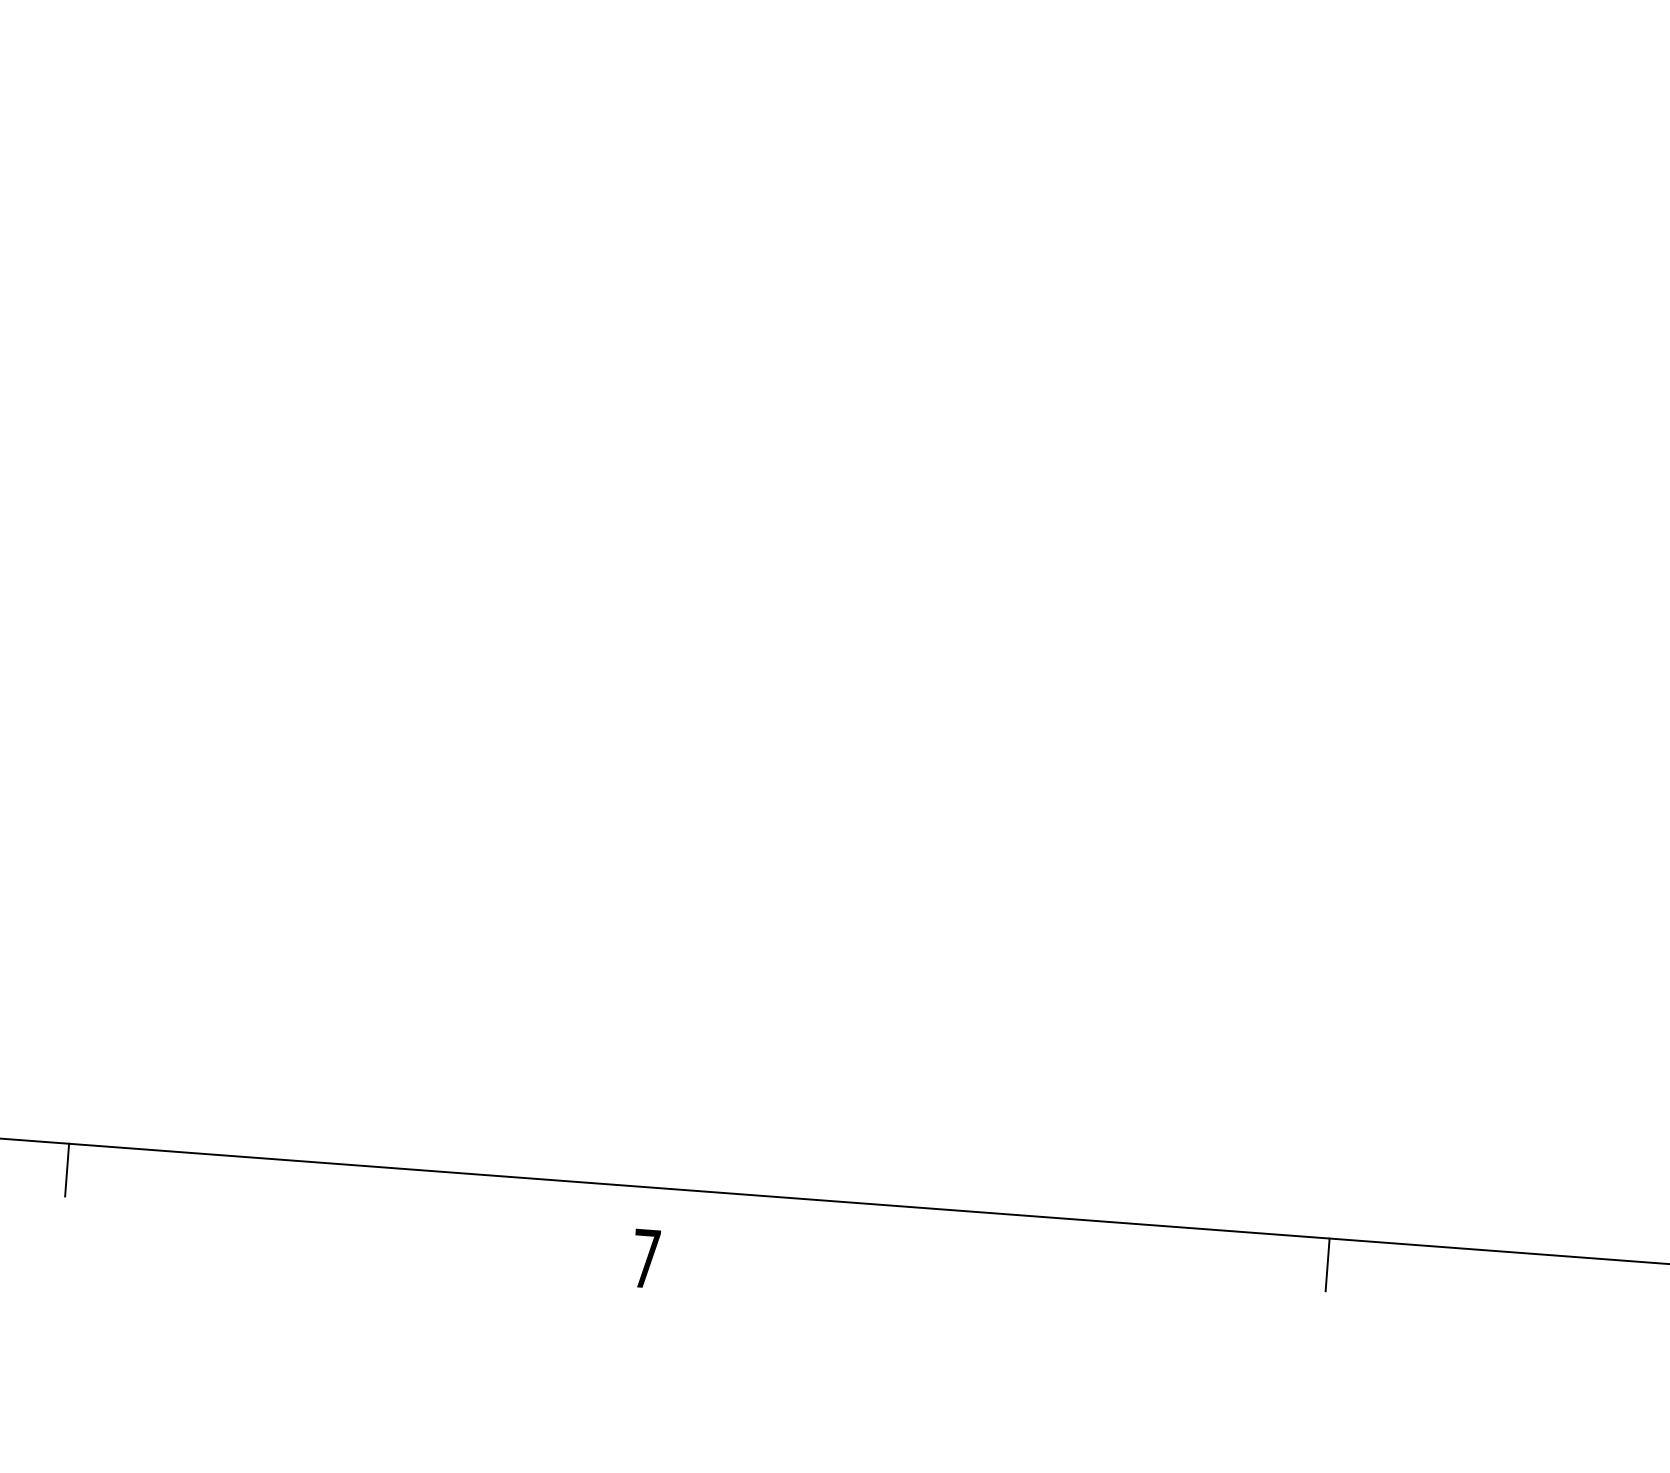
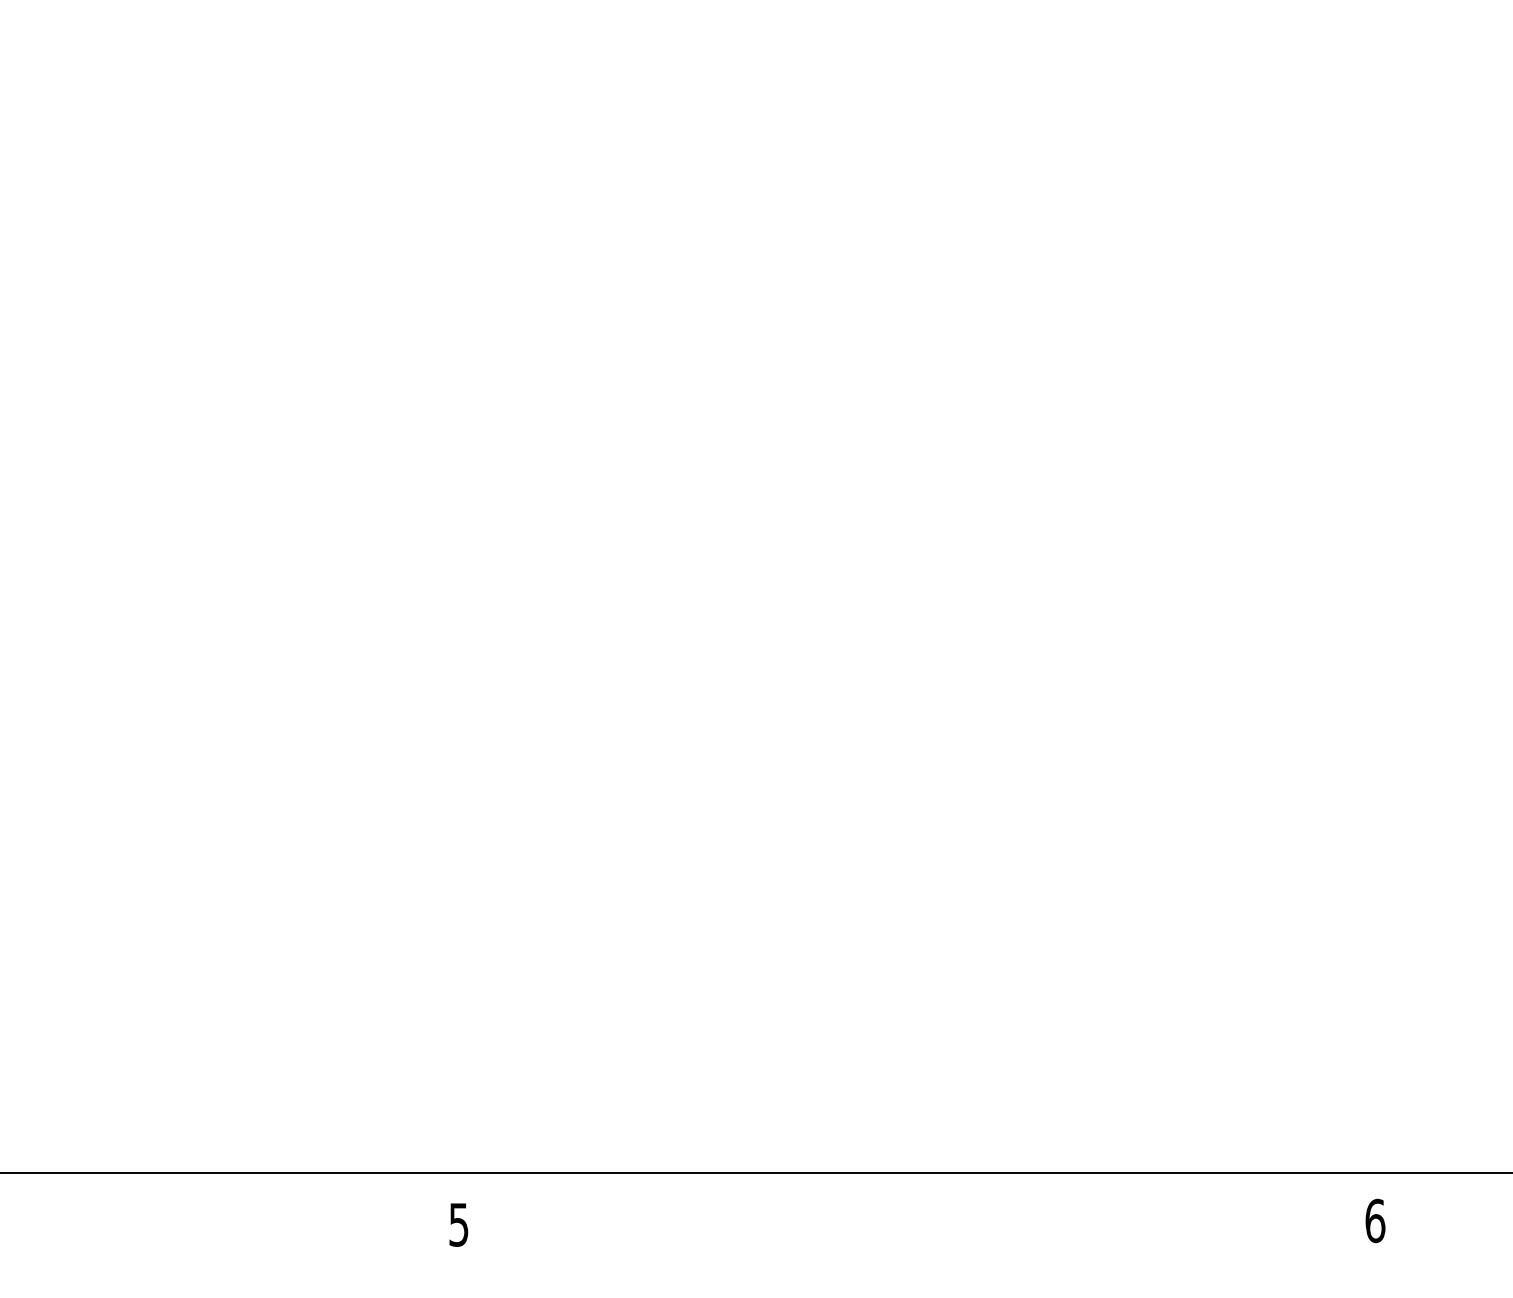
line: (66, 1169) -> (31, 1191), removed
text: (645, 1258) -> (458, 1224), 7 -> 5
line: (1328, 1264) -> (956, 1191), removed

